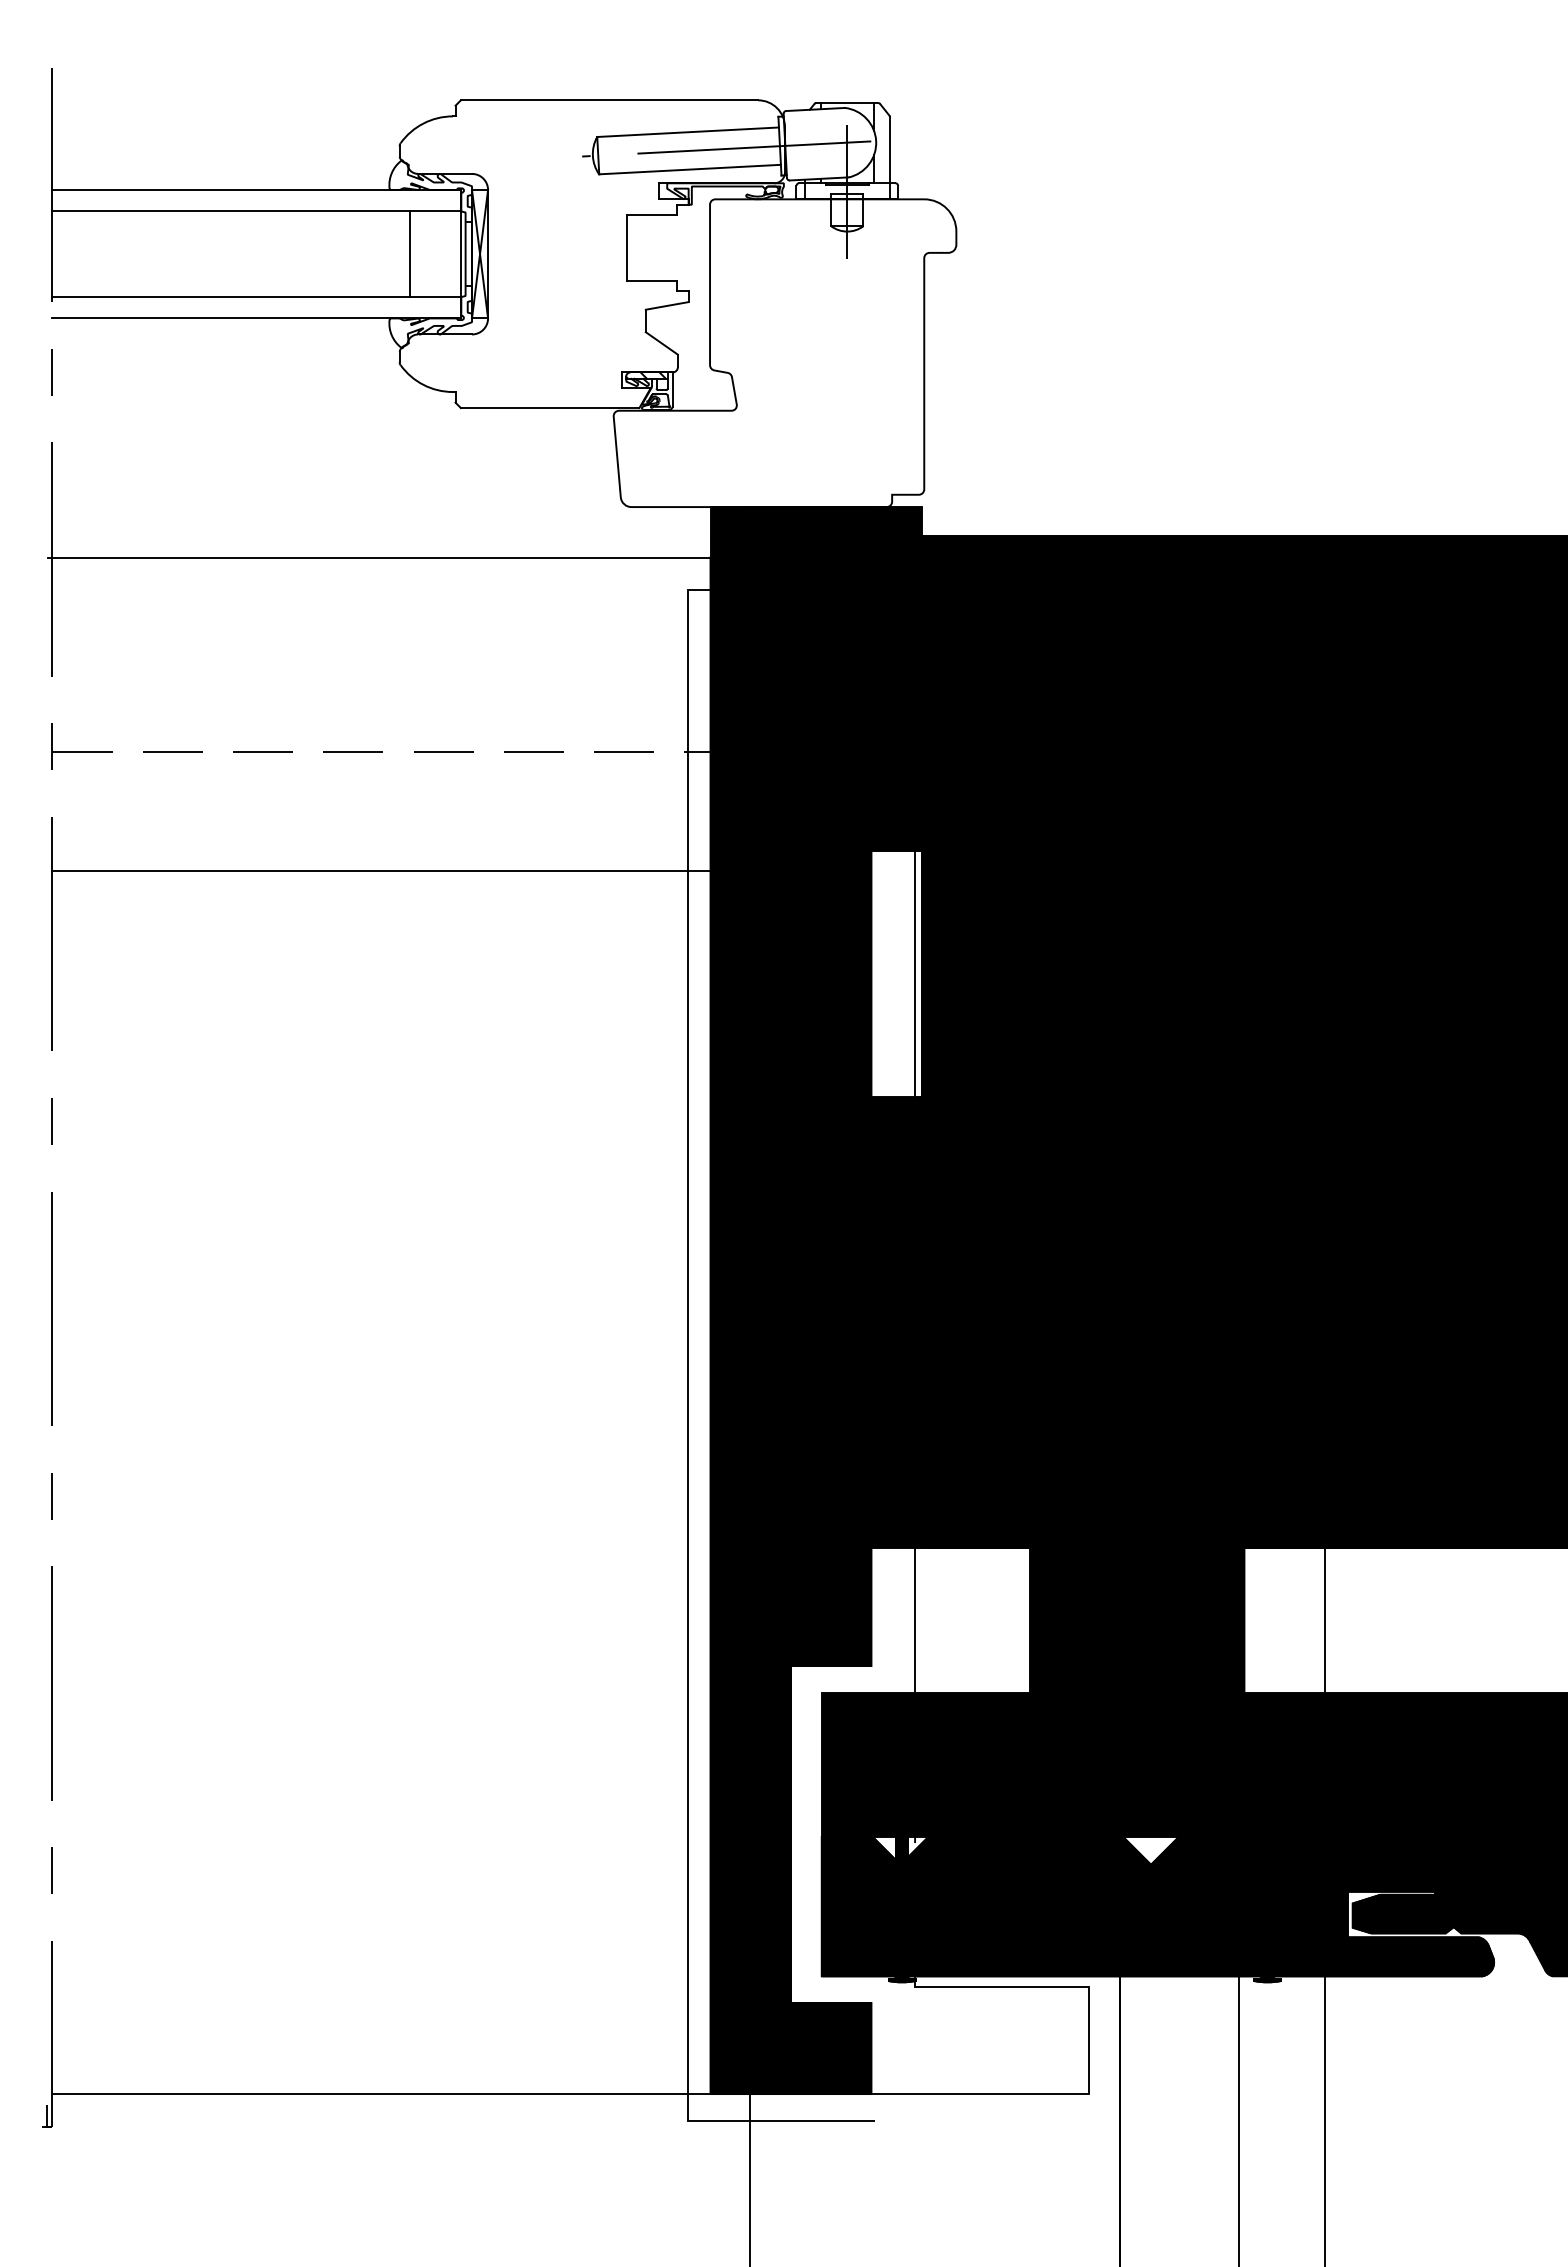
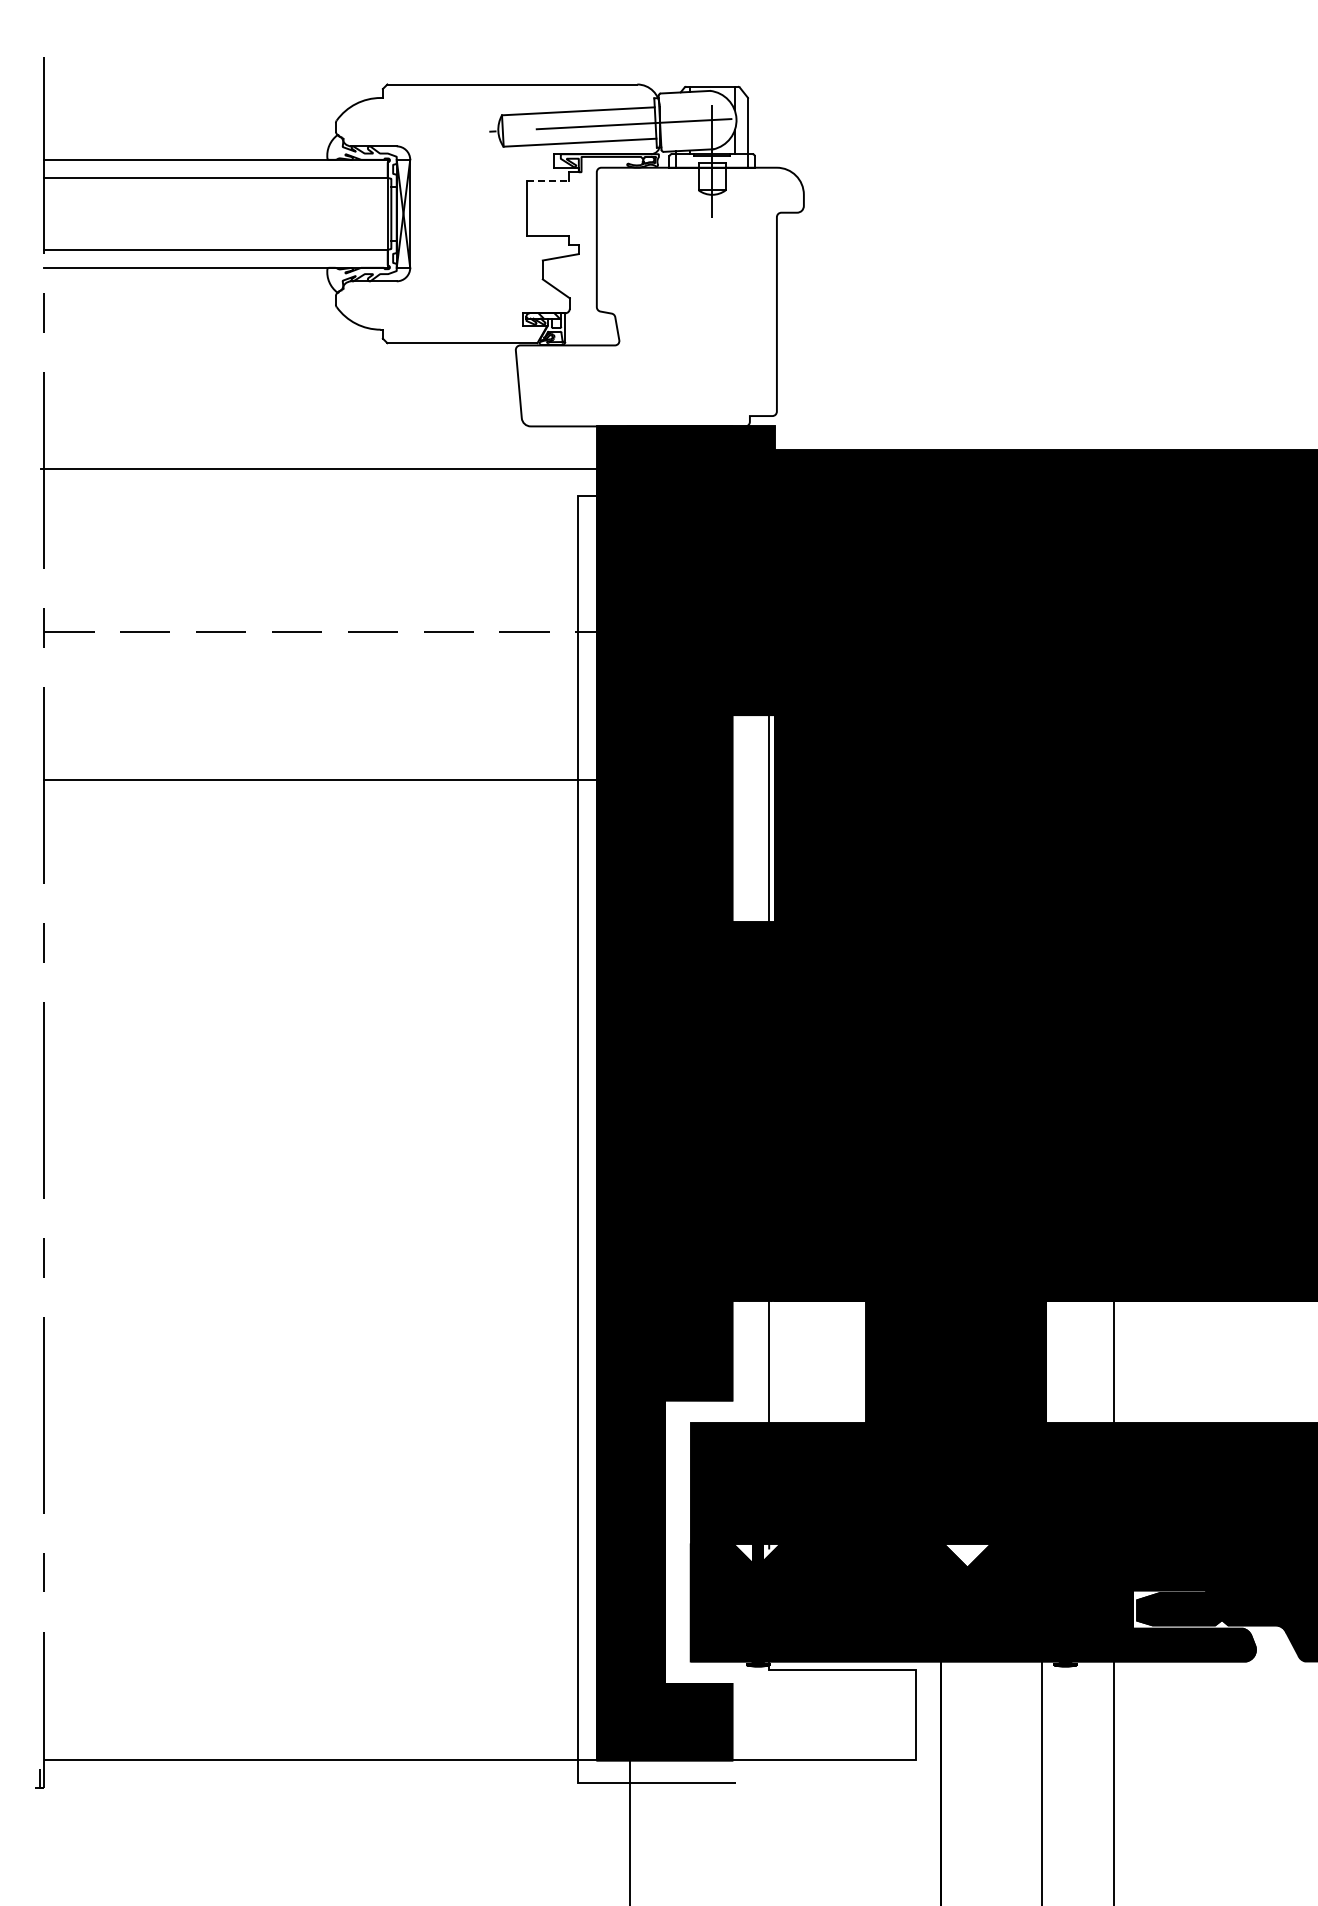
line: (652, 215) -> (548, 181), solid -> dashed
line: (411, 253) -> (345, 213), removed
line: (381, 871) -> (320, 780), moved

